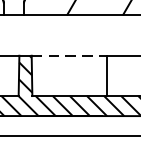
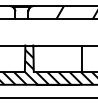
line: (70, 55) -> (58, 45), dashed -> solid

